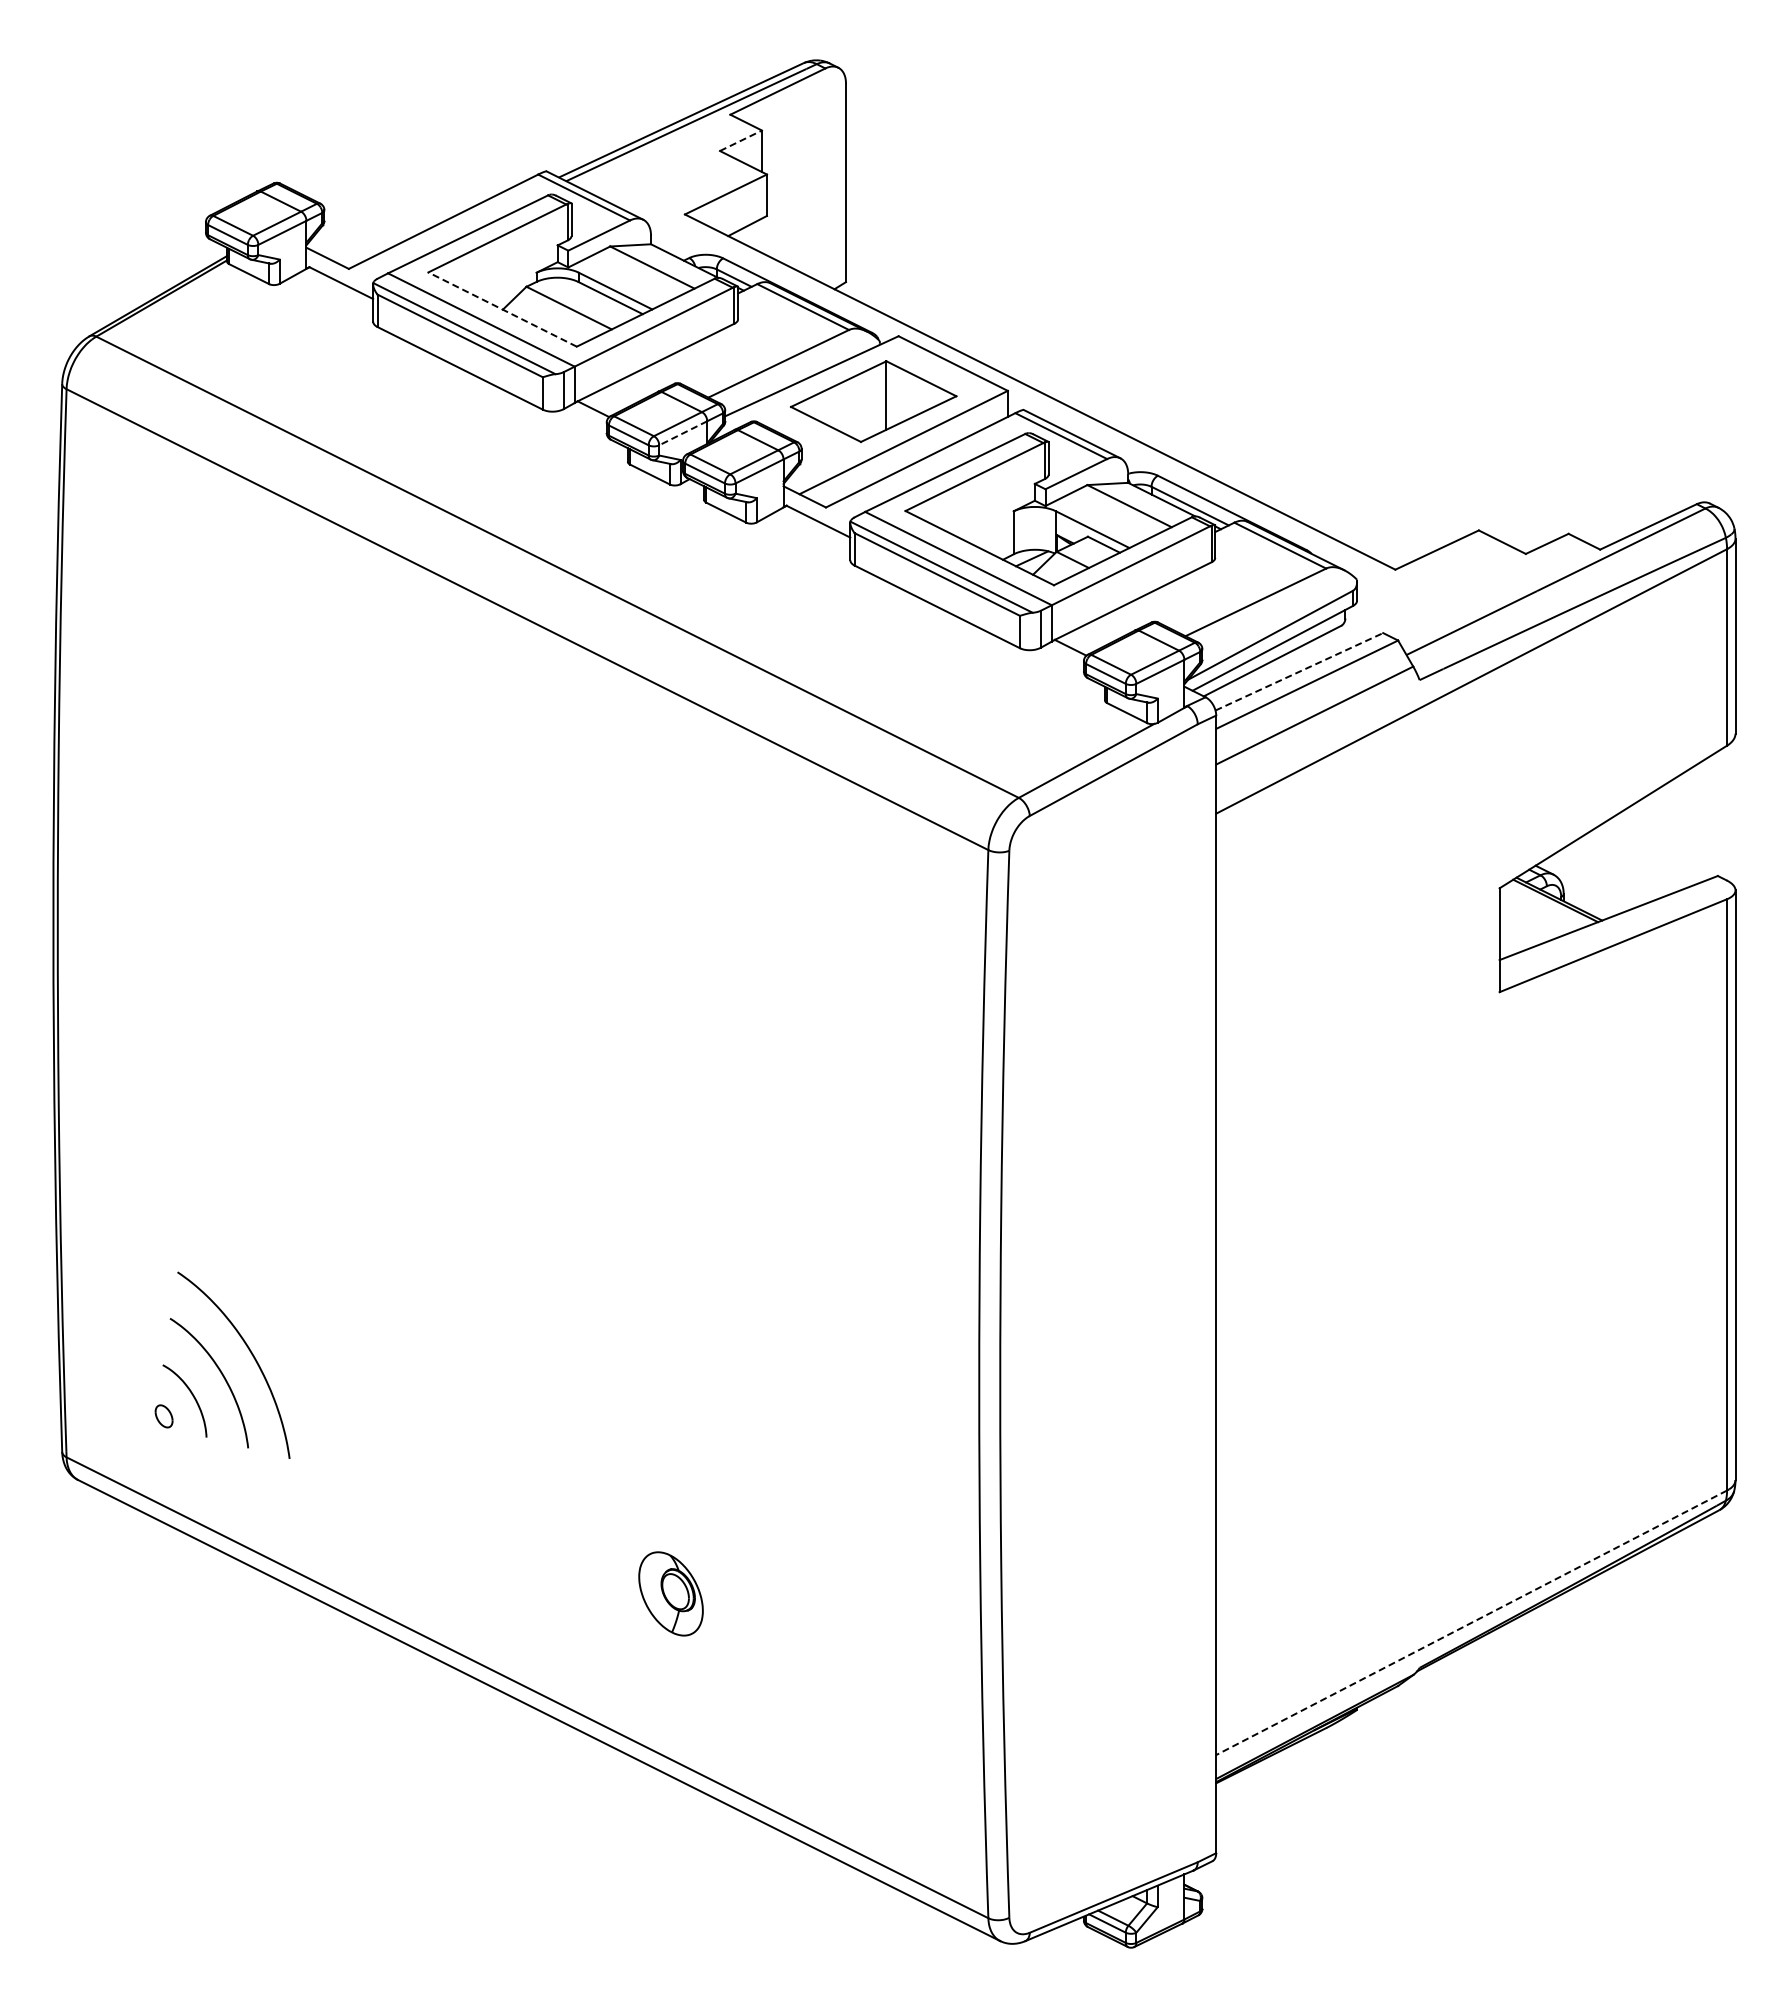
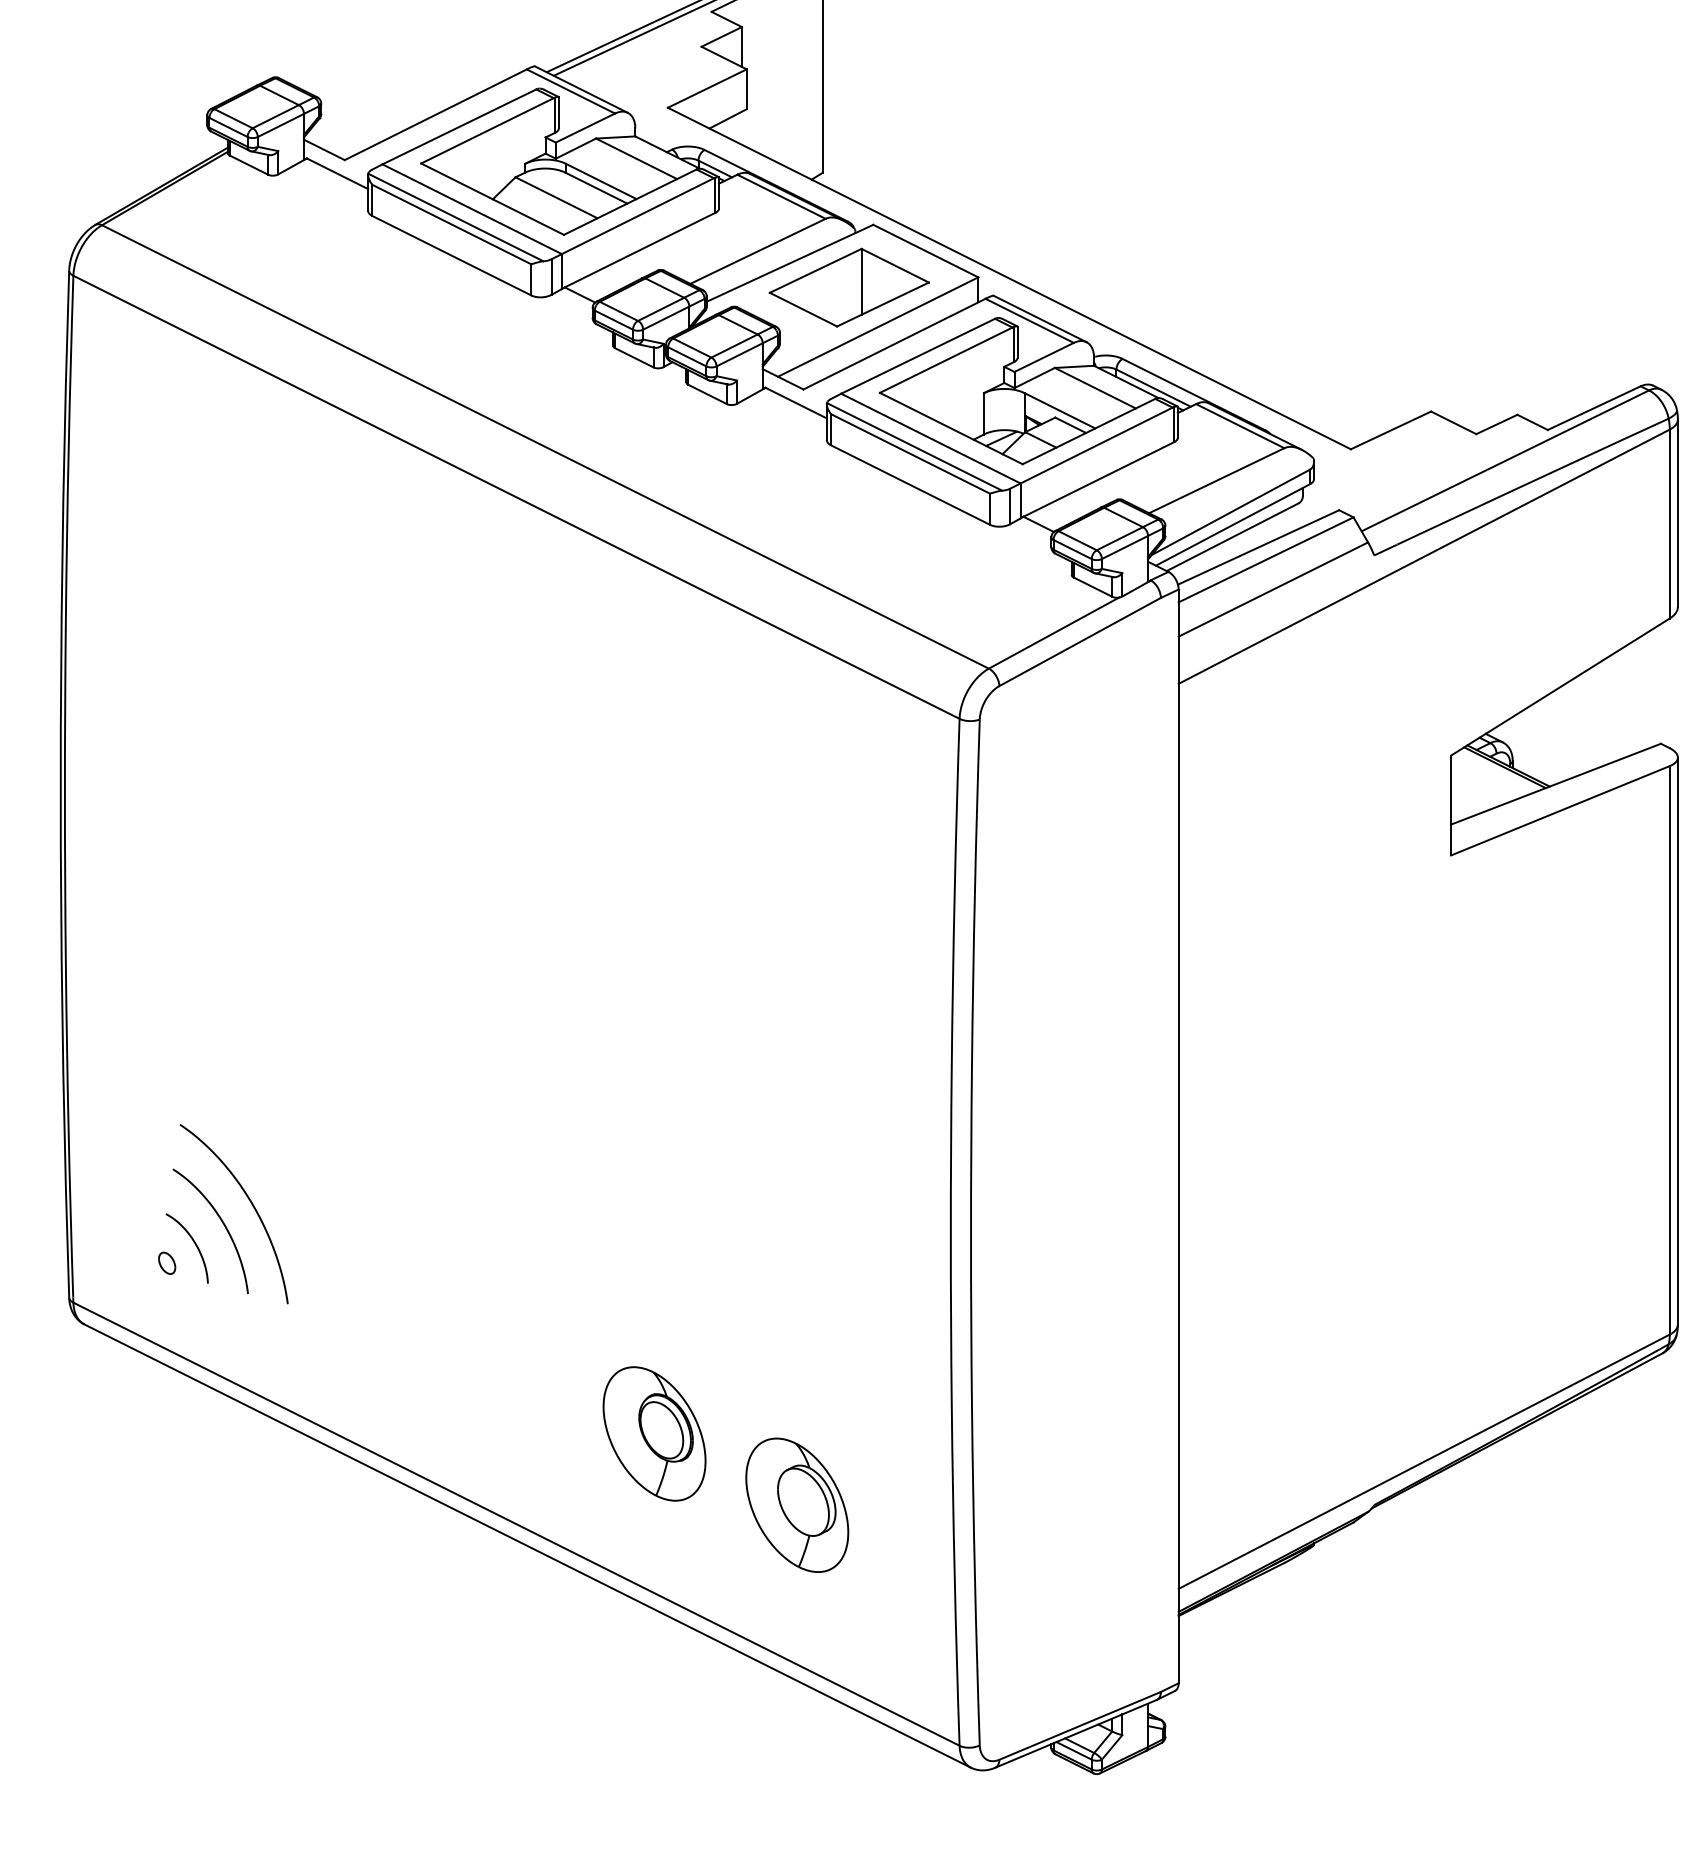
line: (741, 140) -> (722, 36), dashed -> solid
line: (502, 309) -> (492, 199), dashed -> solid
line: (683, 433) -> (666, 318), dashed -> solid
line: (1299, 671) -> (1258, 547), dashed -> solid
part: (670, 1593) -> (653, 1433), size x1.67
line: (1471, 1622) -> (1424, 1461), dashed -> solid
part: (819, 1667) -> (797, 1504), added

